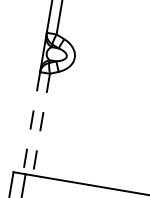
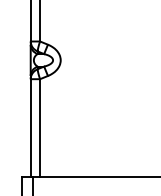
line: (31, 122) -> (30, 127), dashed -> solid
line: (41, 124) -> (40, 127), dashed -> solid

